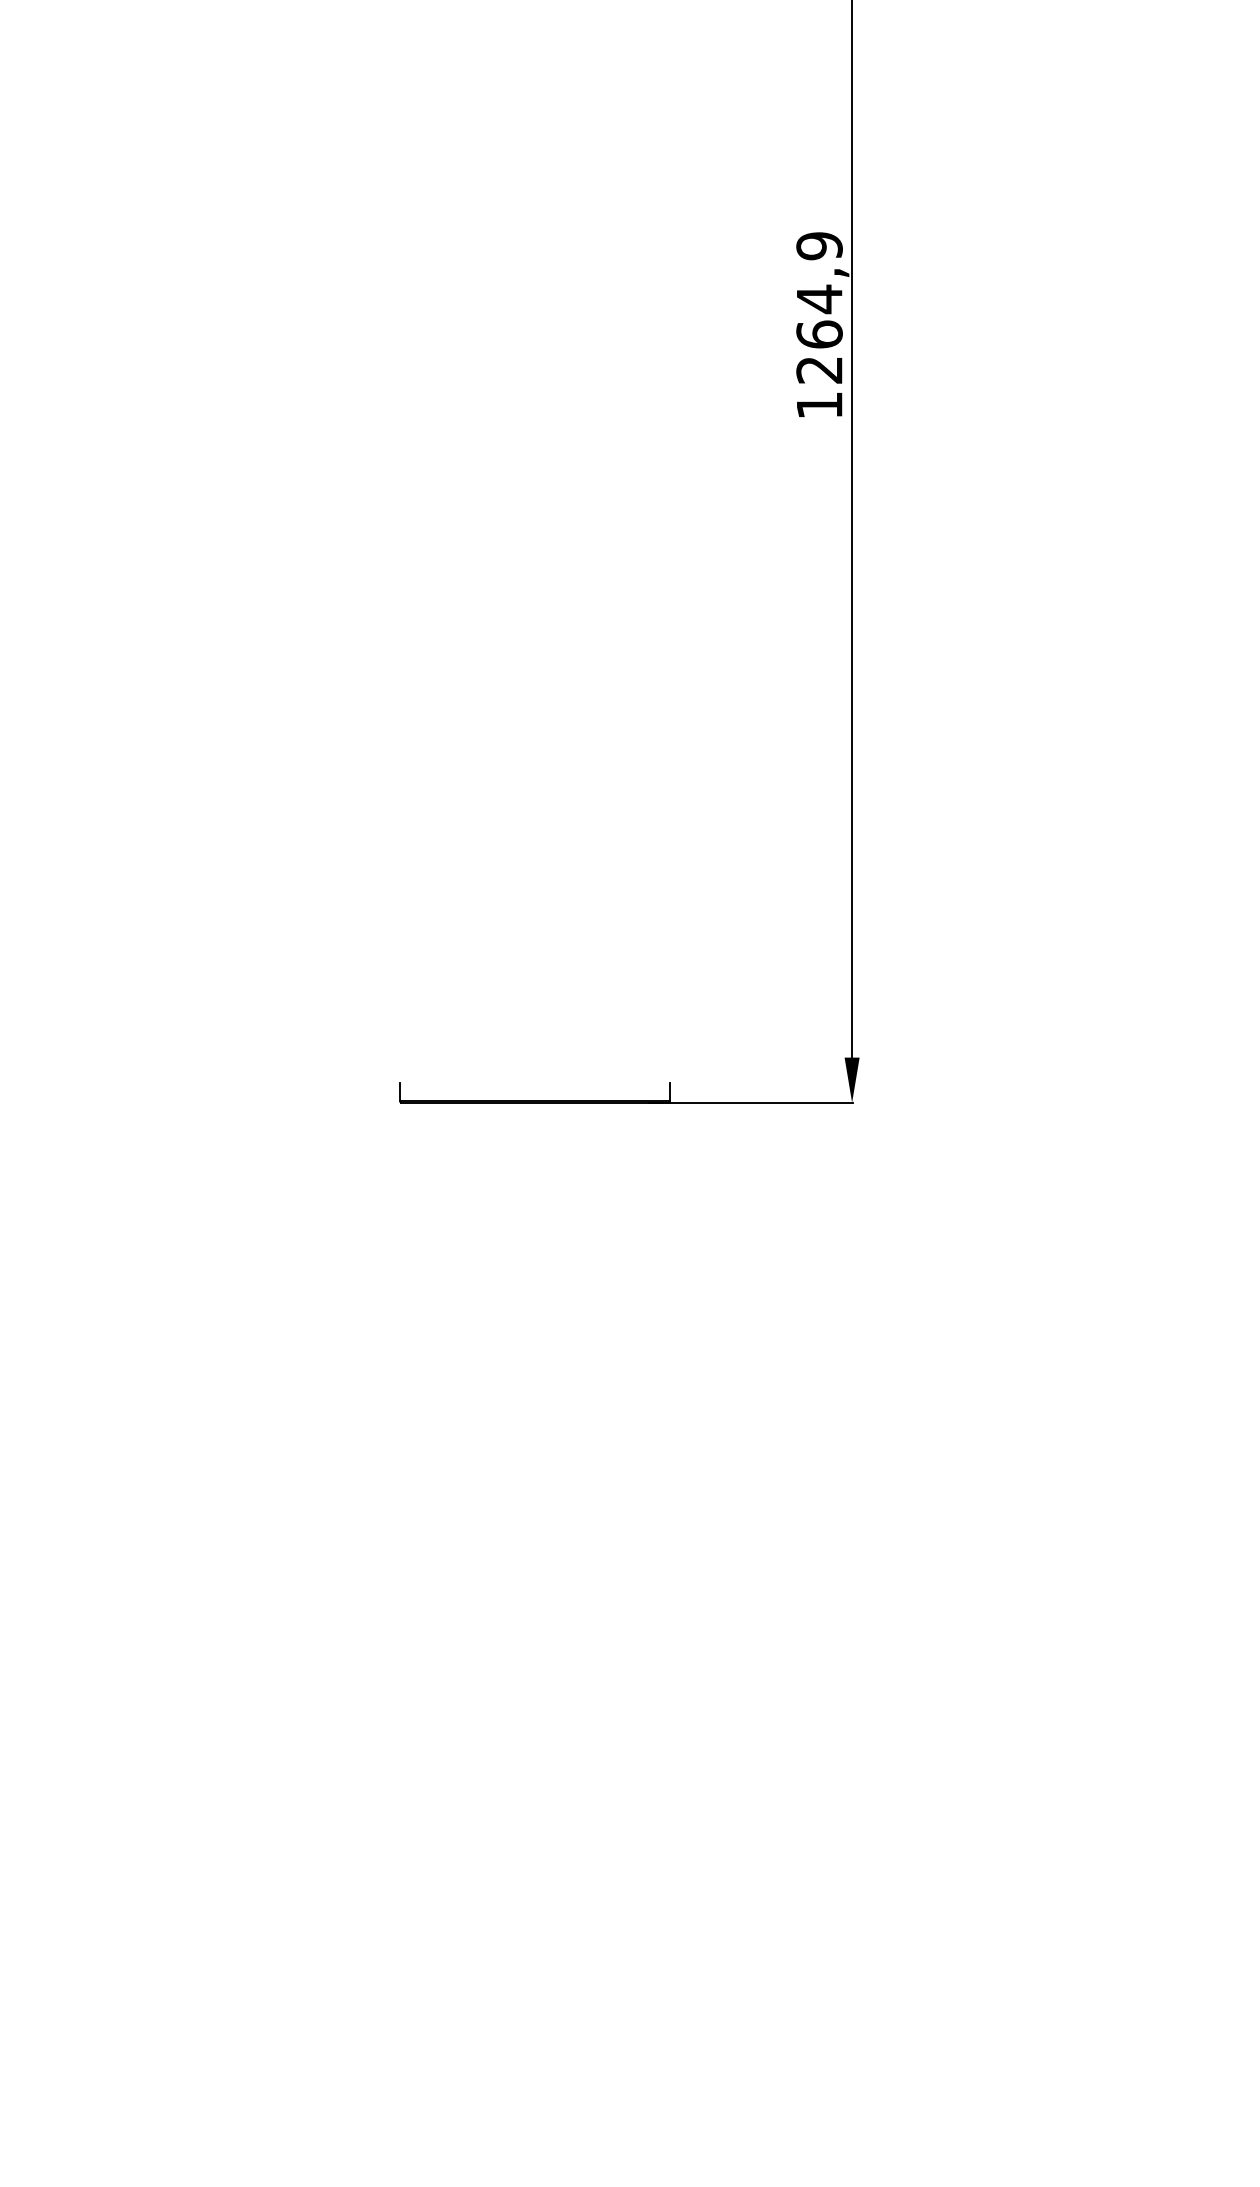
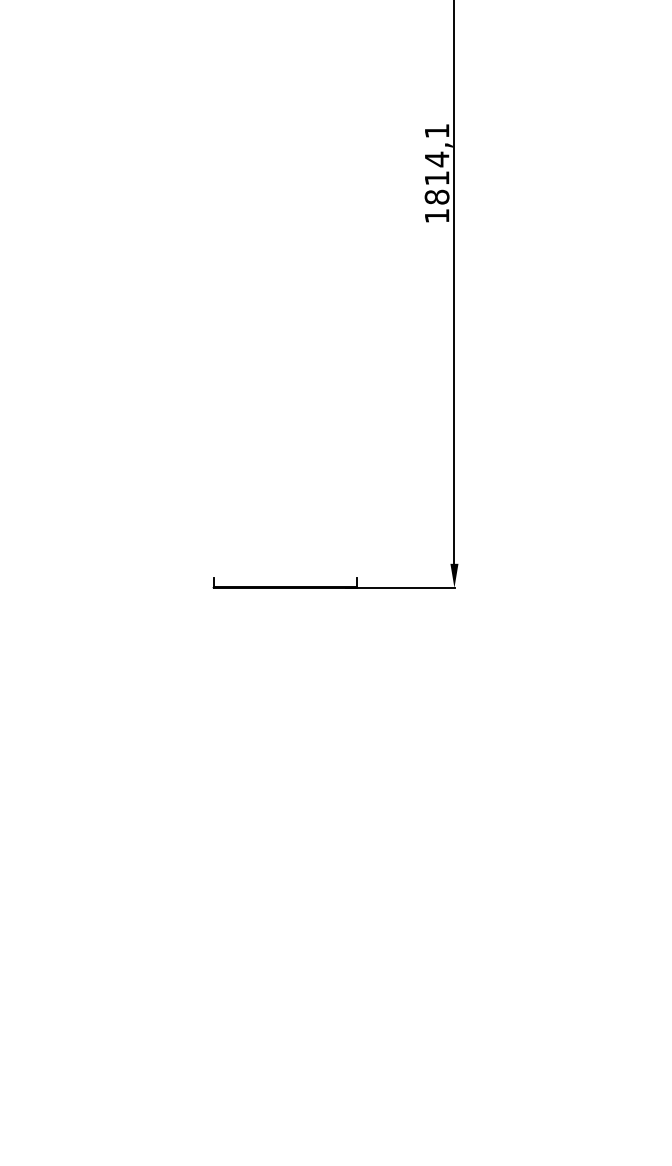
text: (818, 306) -> (436, 163), 1264,9 -> 1814,1

